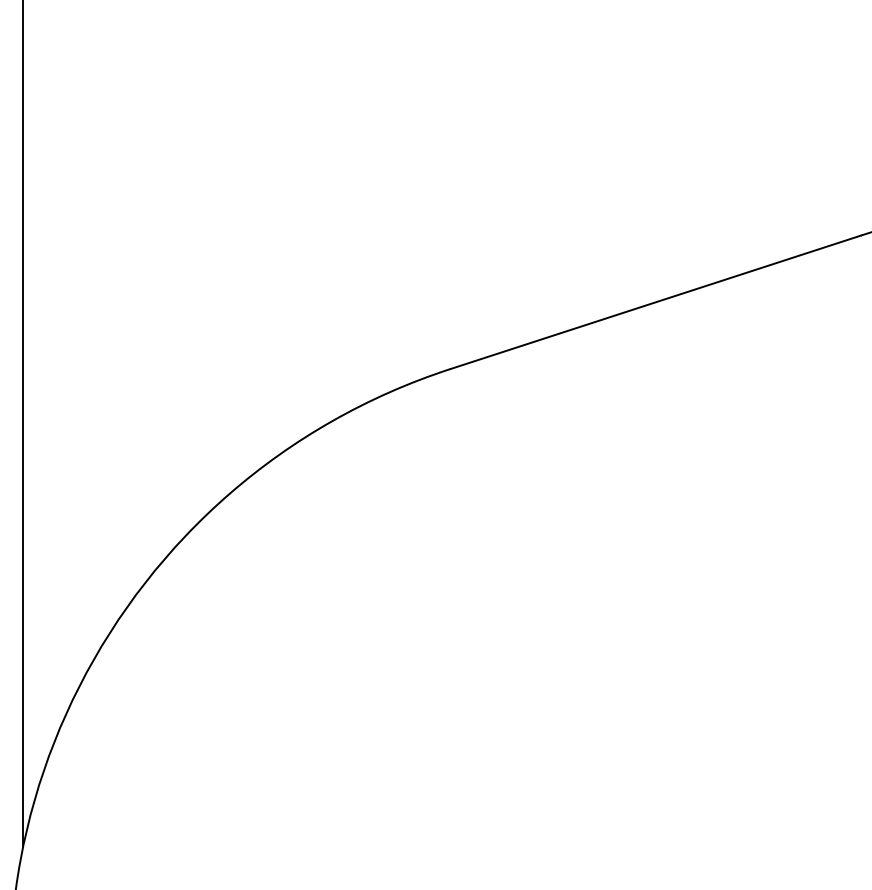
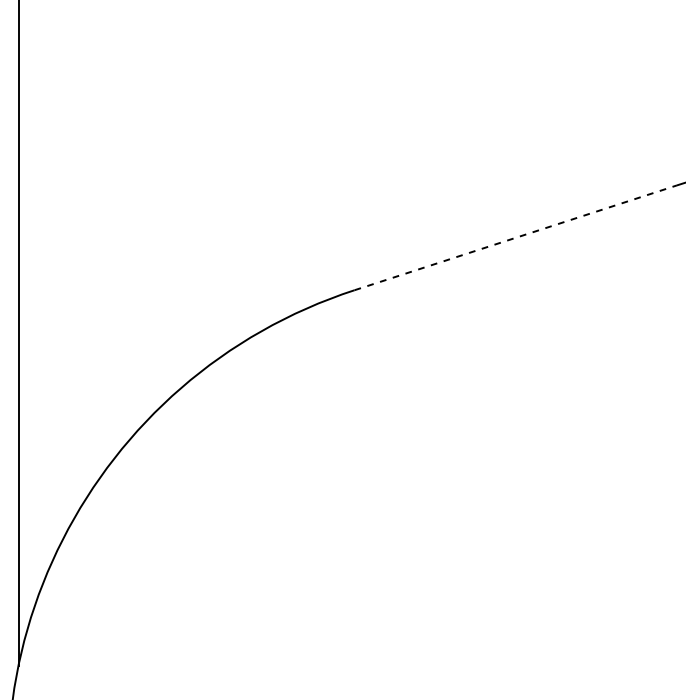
line: (655, 302) -> (515, 237), solid -> dashed

